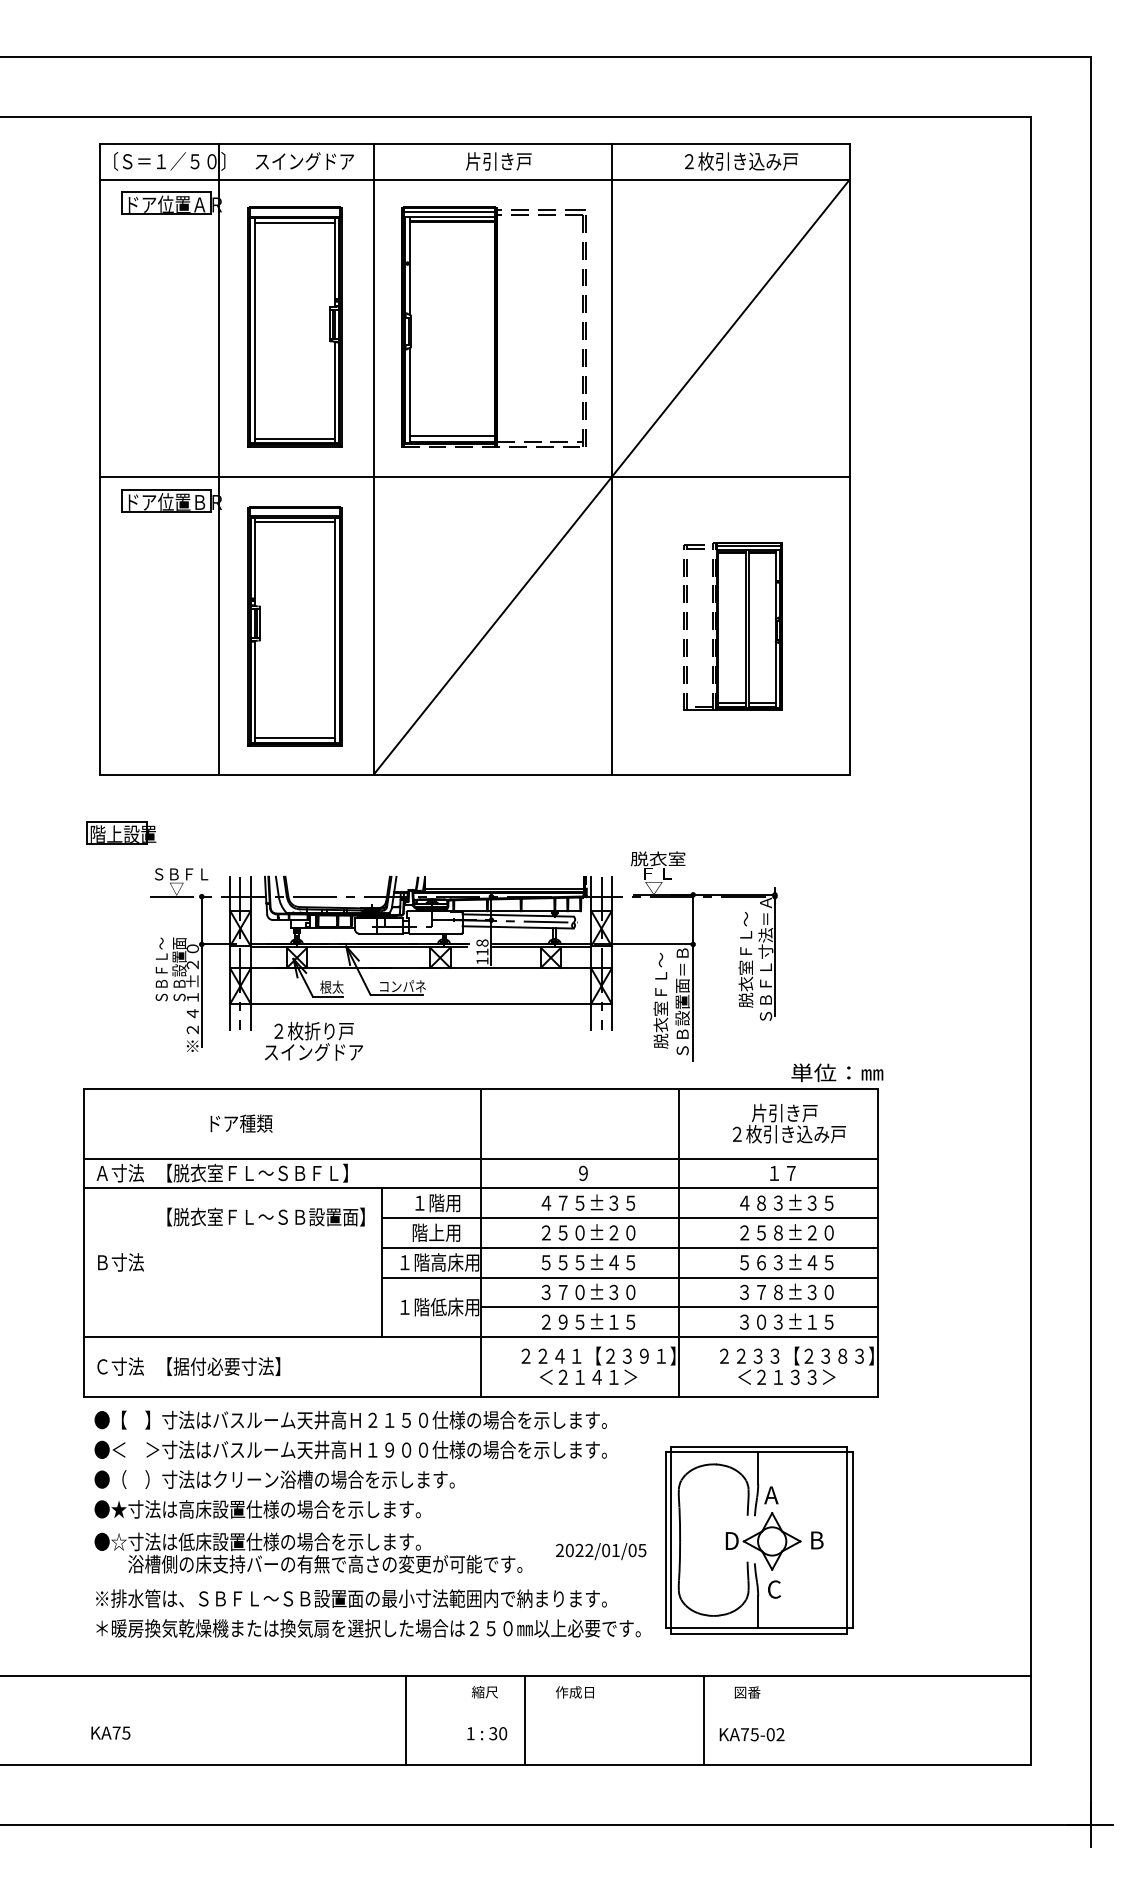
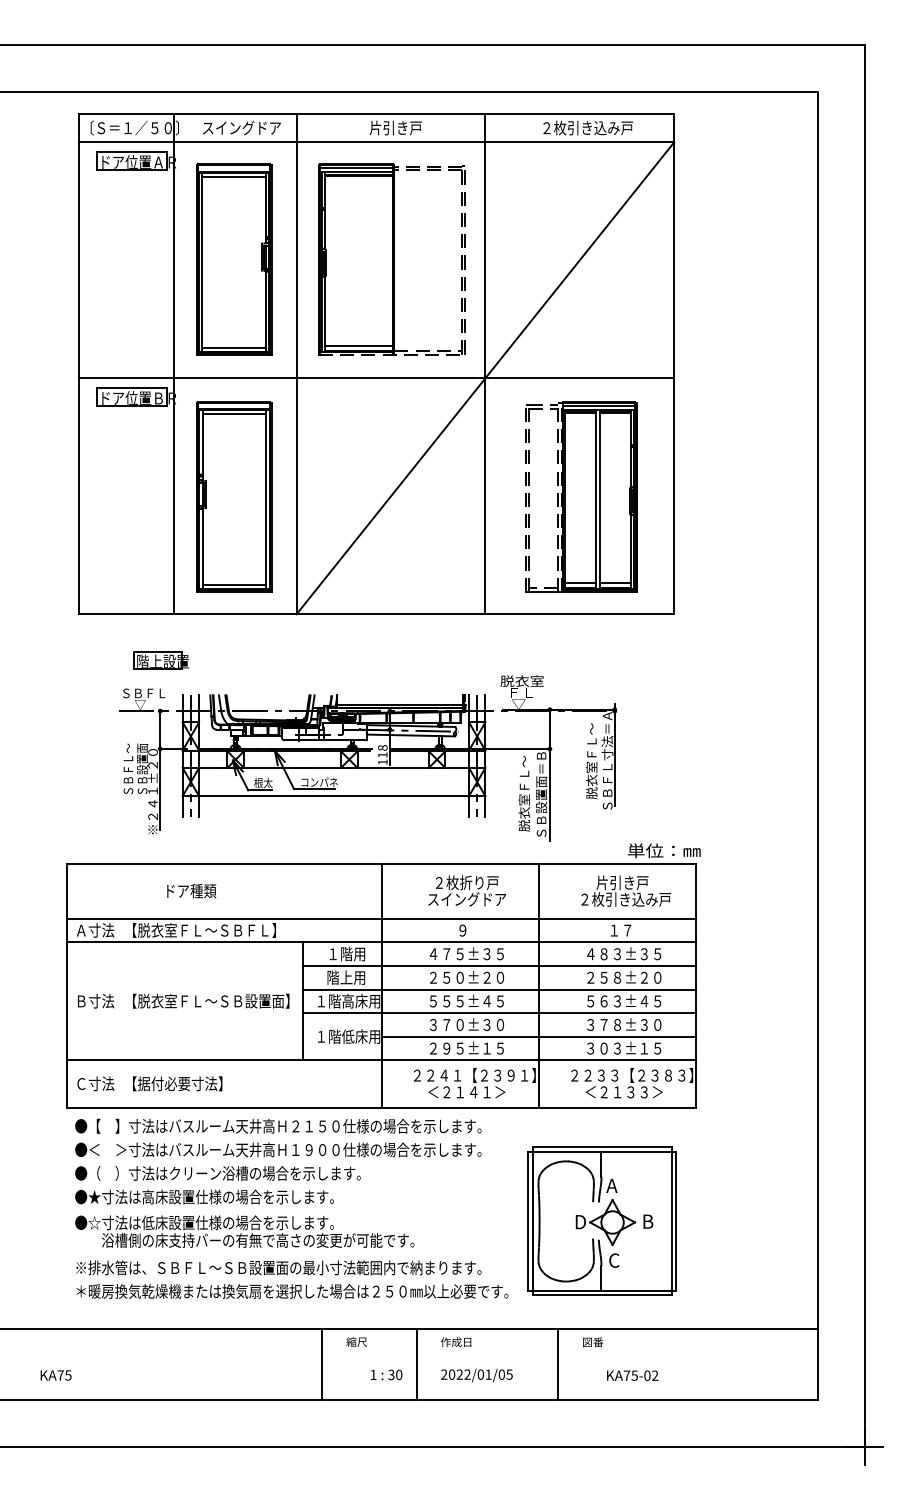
part: (733, 626) -> (581, 496), size x1.43
part: (120, 832) -> (160, 660), moved
text: (313, 1040) -> (466, 890), moved
text: (266, 1216) -> (211, 1000), moved
text: (600, 1551) -> (476, 1375), moved
text: (484, 1691) -> (356, 1341), moved
text: (110, 1733) -> (55, 1375), moved
text: (751, 1734) -> (632, 1375), moved

